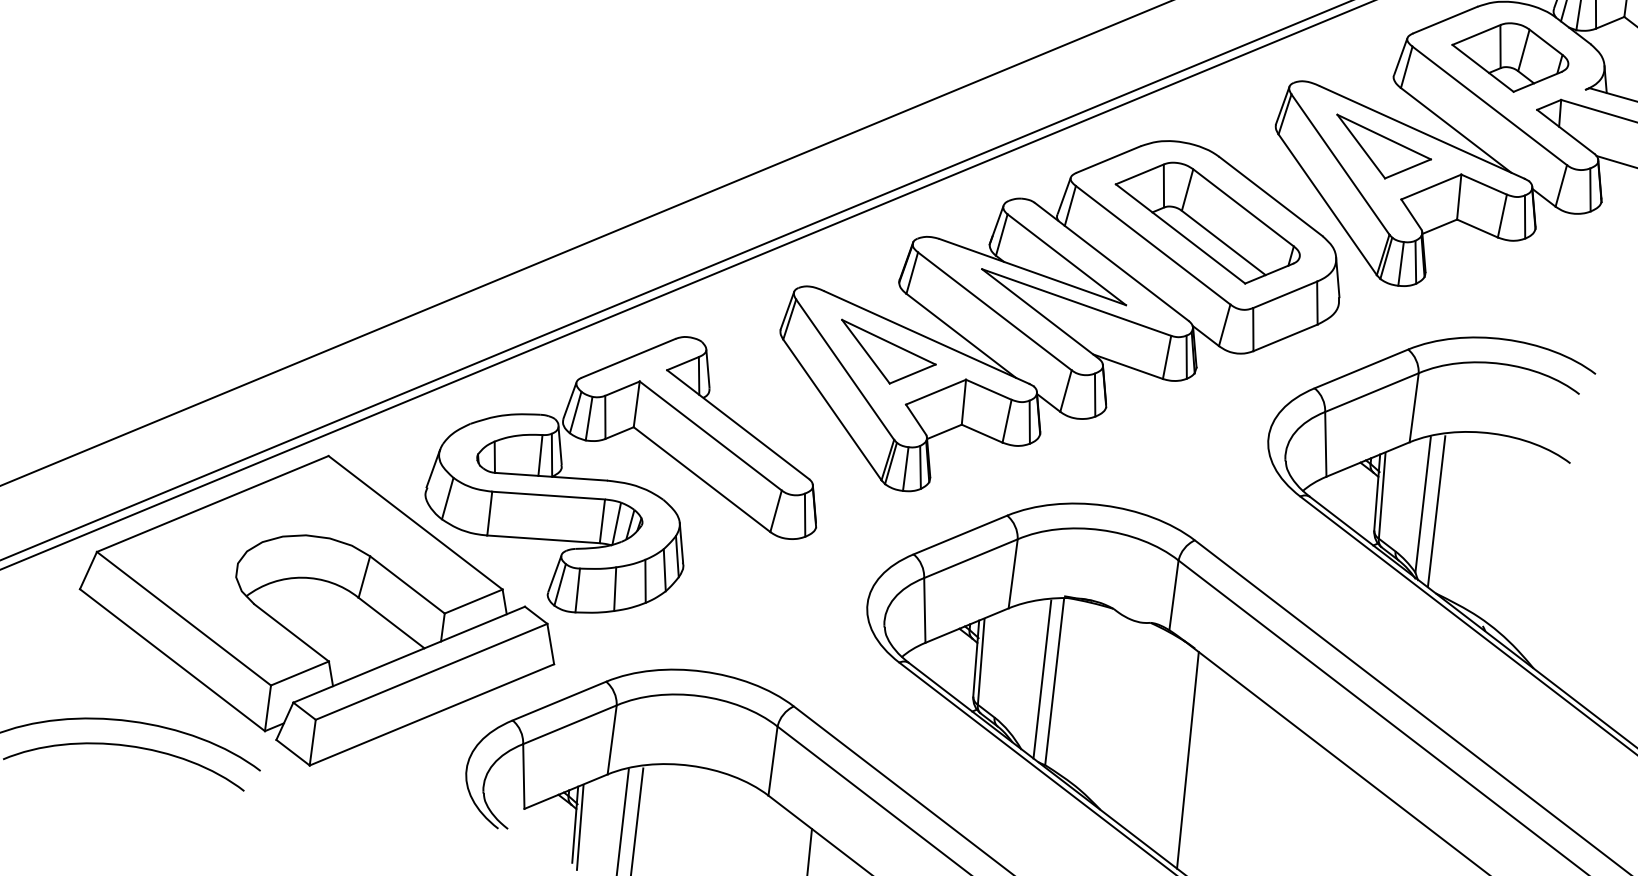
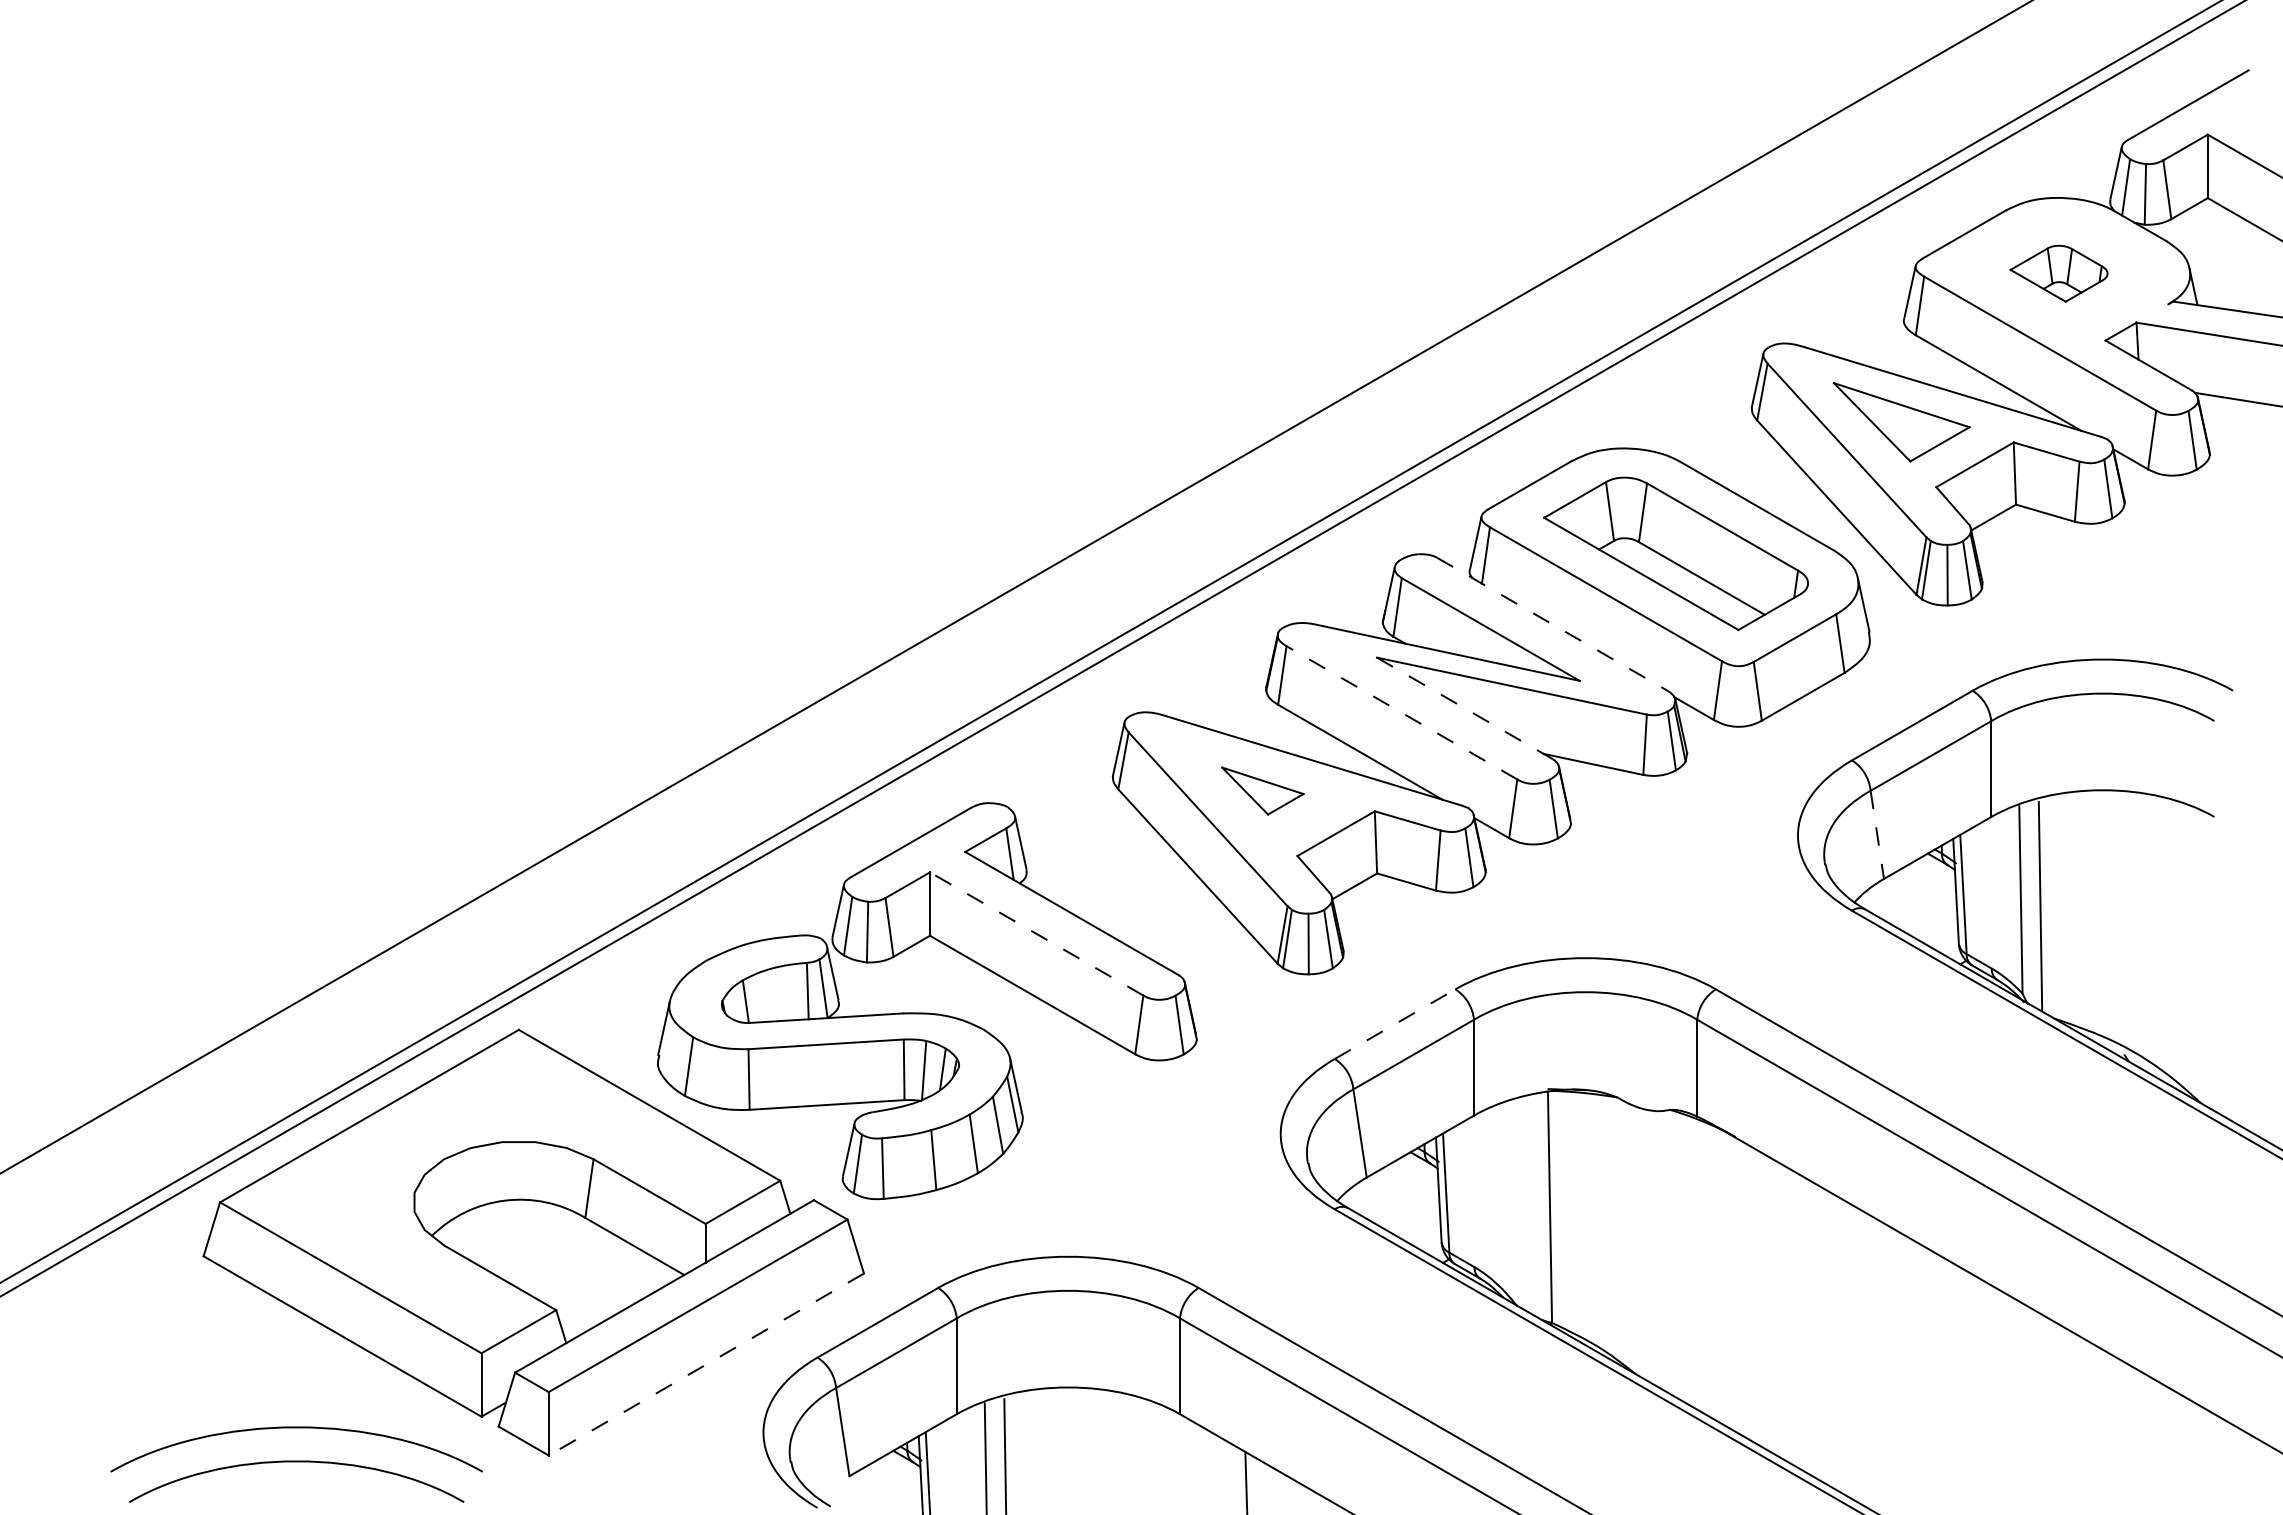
part: (1509, 57) -> (2058, 273), size x0.6
line: (1111, 261) -> (1552, 624), solid -> dashed
line: (994, 311) -> (1401, 712), solid -> dashed
line: (1040, 314) -> (1464, 708), solid -> dashed
part: (887, 354) -> (1262, 790), size x0.6
line: (710, 435) -> (1036, 933), solid -> dashed
line: (1326, 444) -> (1877, 834), solid -> dashed
line: (960, 535) -> (1395, 1024), solid -> dashed
line: (1042, 679) -> (1532, 1206), removed
line: (432, 714) -> (706, 1364), solid -> dashed
line: (1187, 760) -> (1745, 1290), removed

